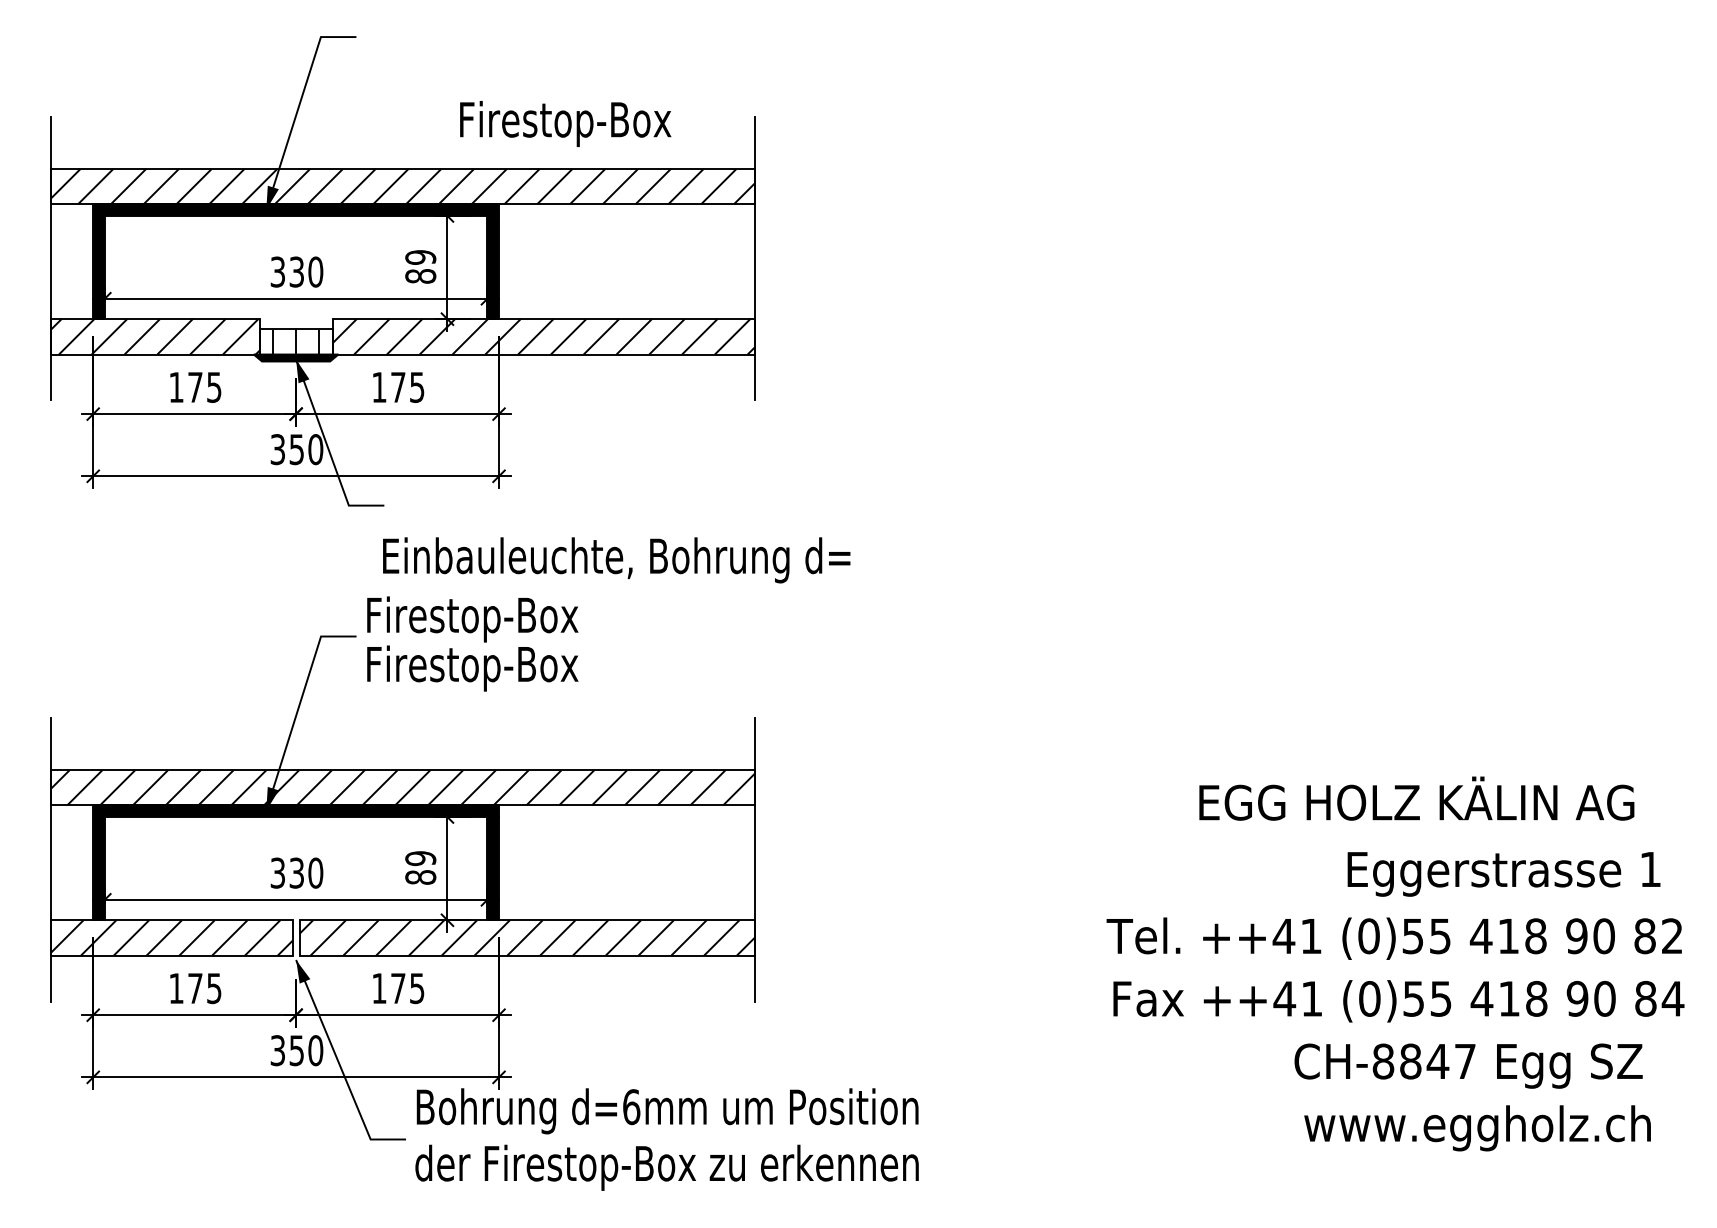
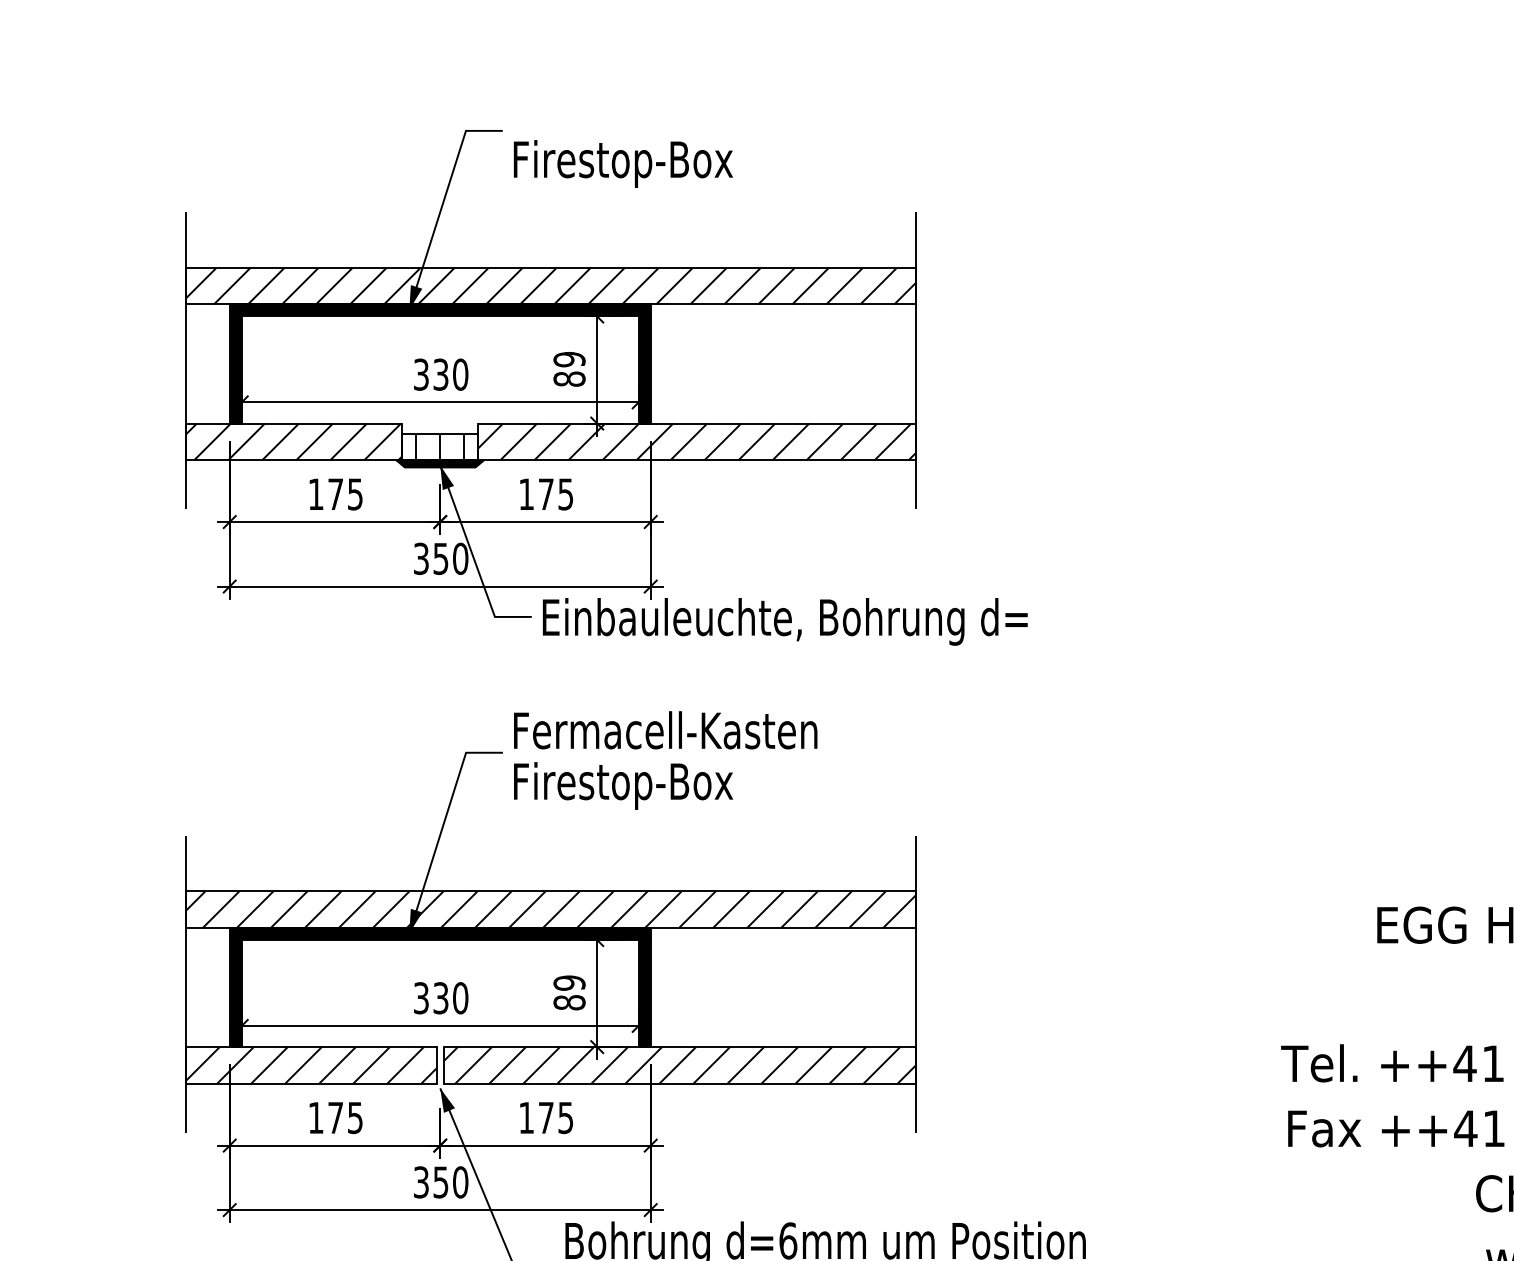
text: (565, 123) -> (623, 163), moved
text: (616, 560) -> (785, 622), moved
text: (522, 619) -> (675, 735), Firestop-Box -> Fermacell-Kasten

